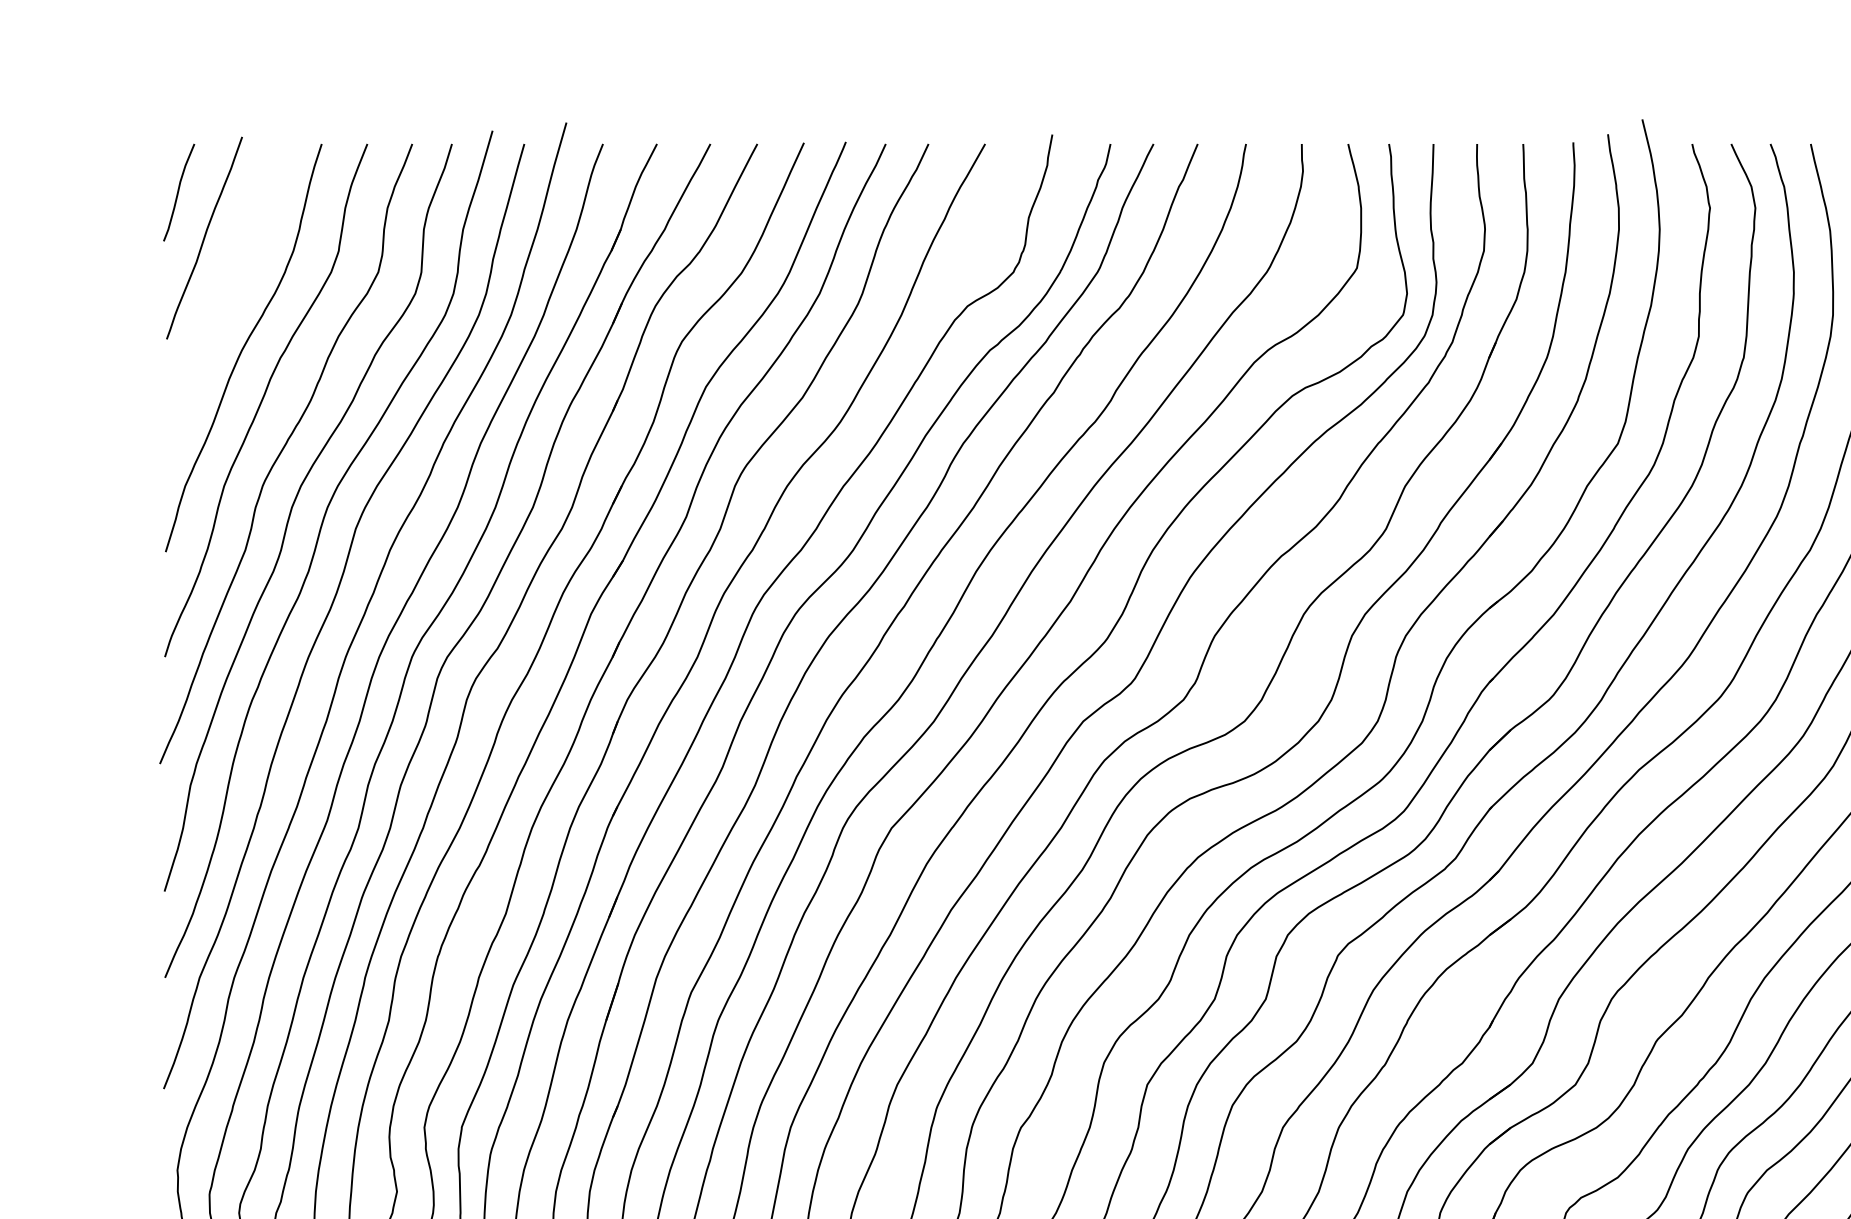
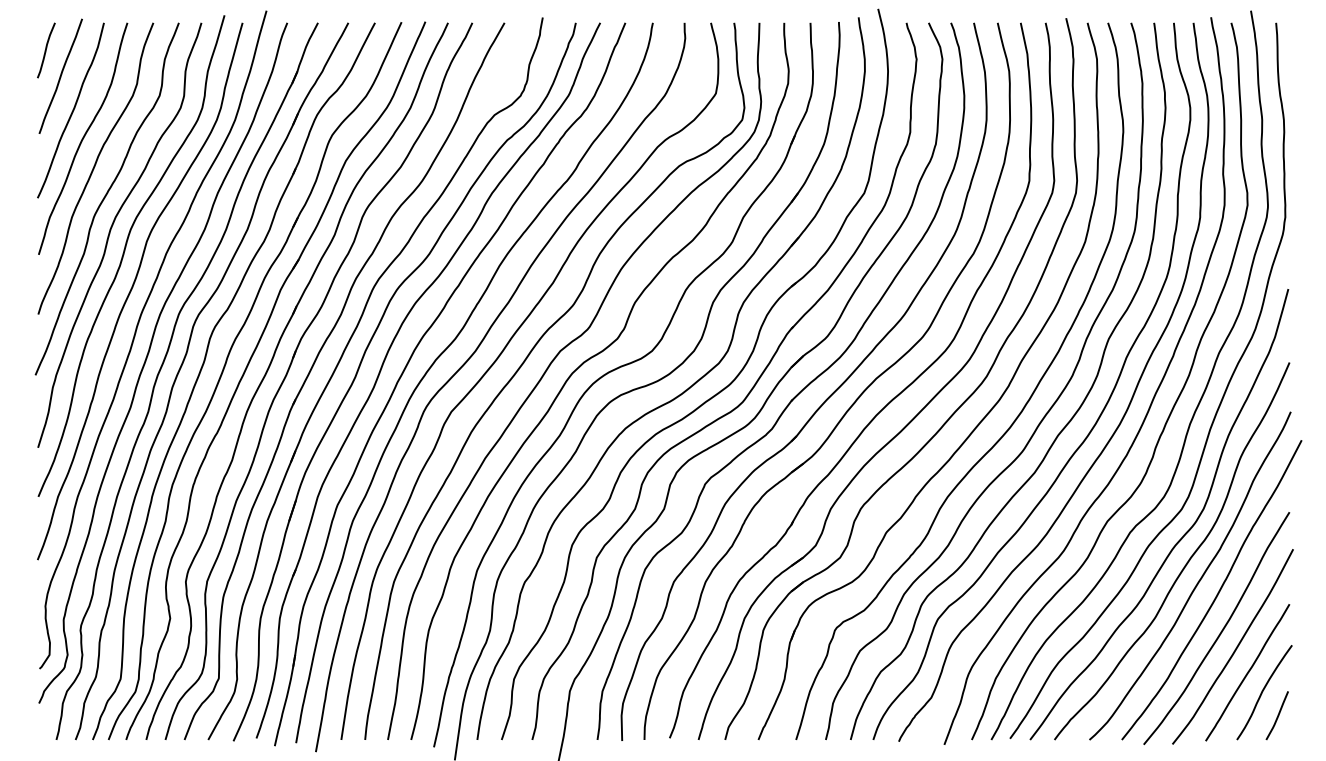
curve: (223, 299) -> (71, 111), added

